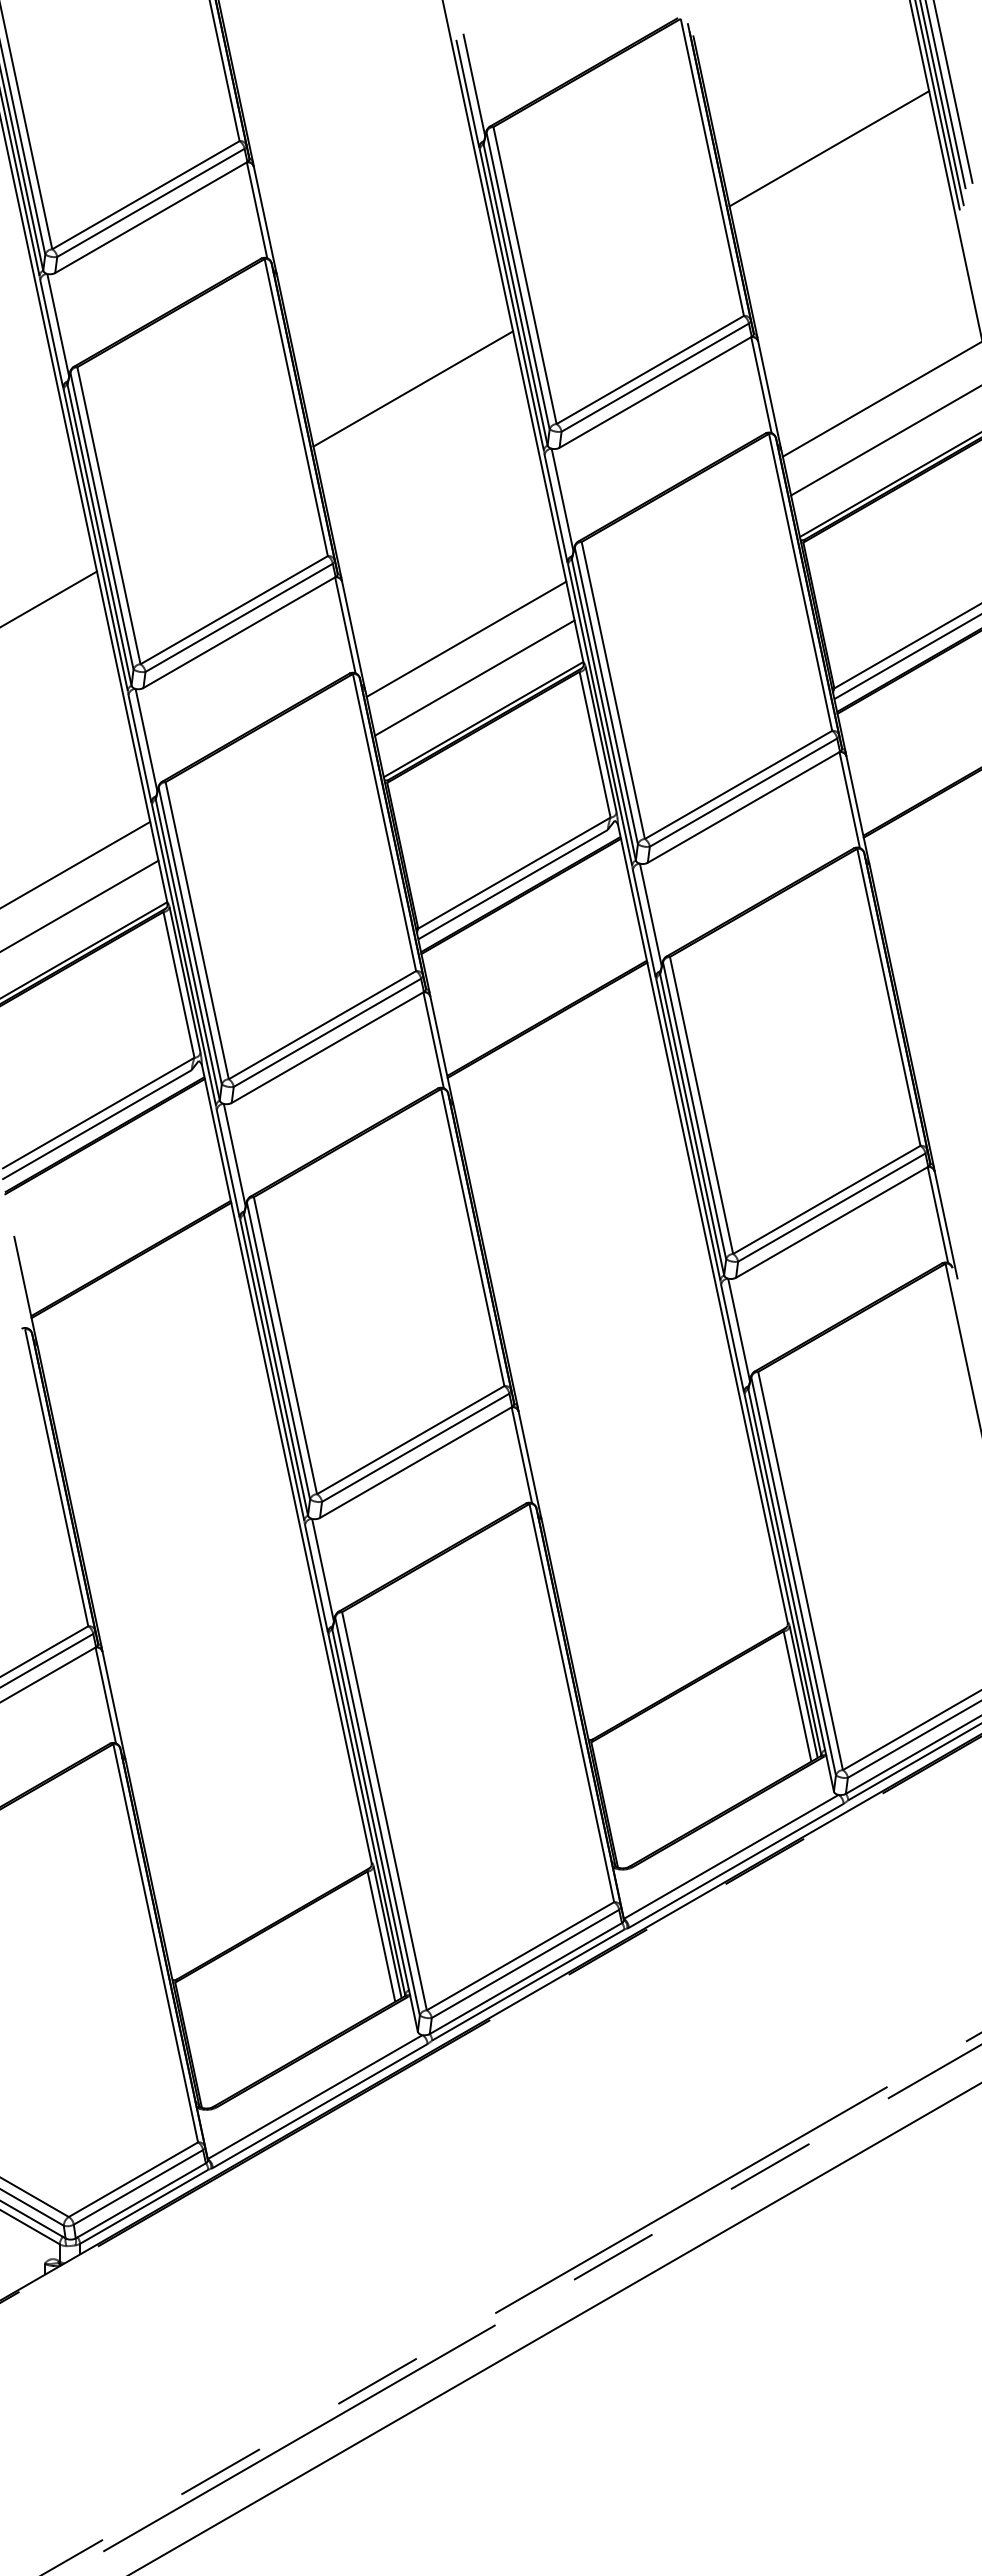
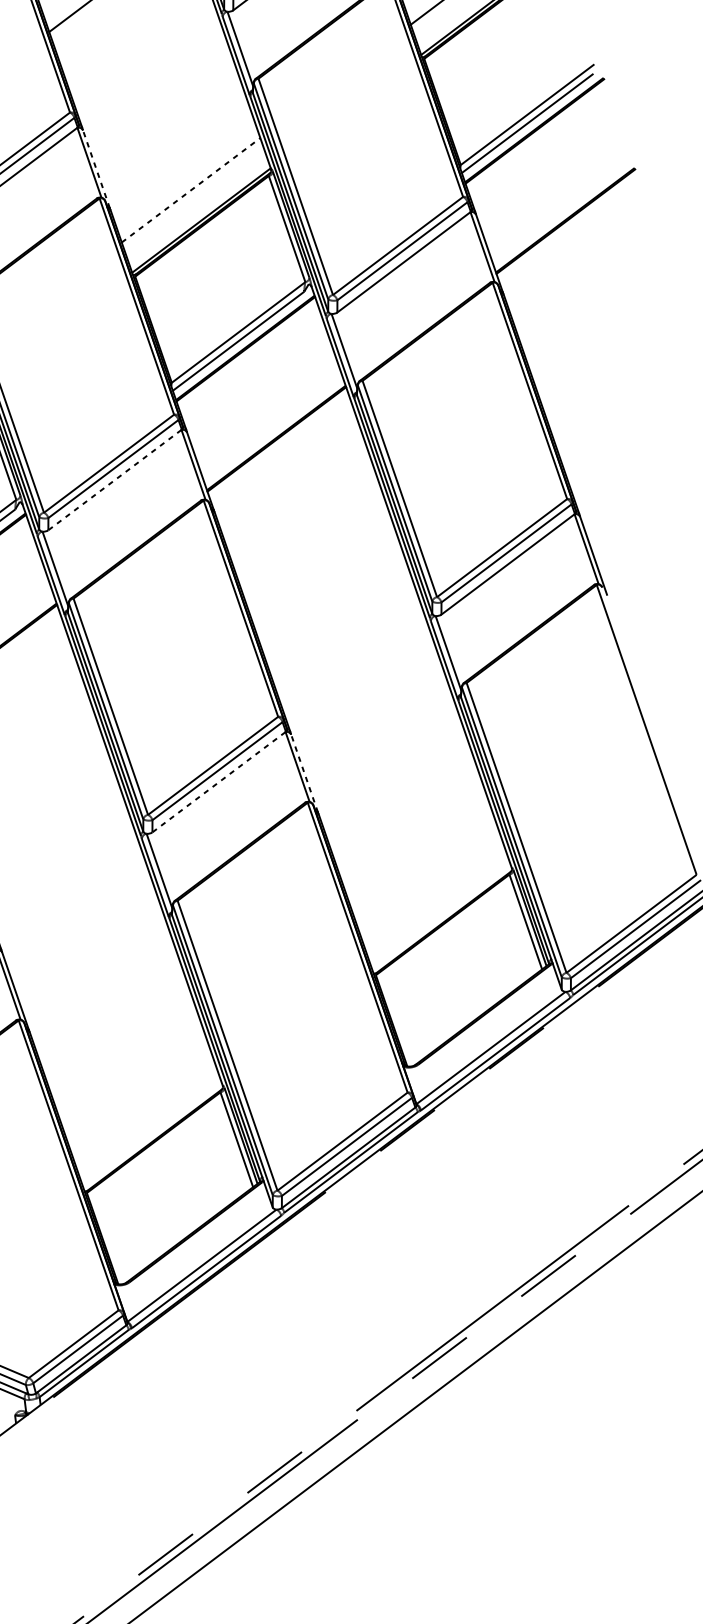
line: (353, 635) -> (96, 169), solid -> dashed
line: (466, 638) -> (181, 161), removed
line: (475, 677) -> (191, 189), solid -> dashed
line: (327, 1047) -> (114, 479), solid -> dashed
line: (415, 1462) -> (218, 782), solid -> dashed
line: (530, 1465) -> (304, 773), solid -> dashed

